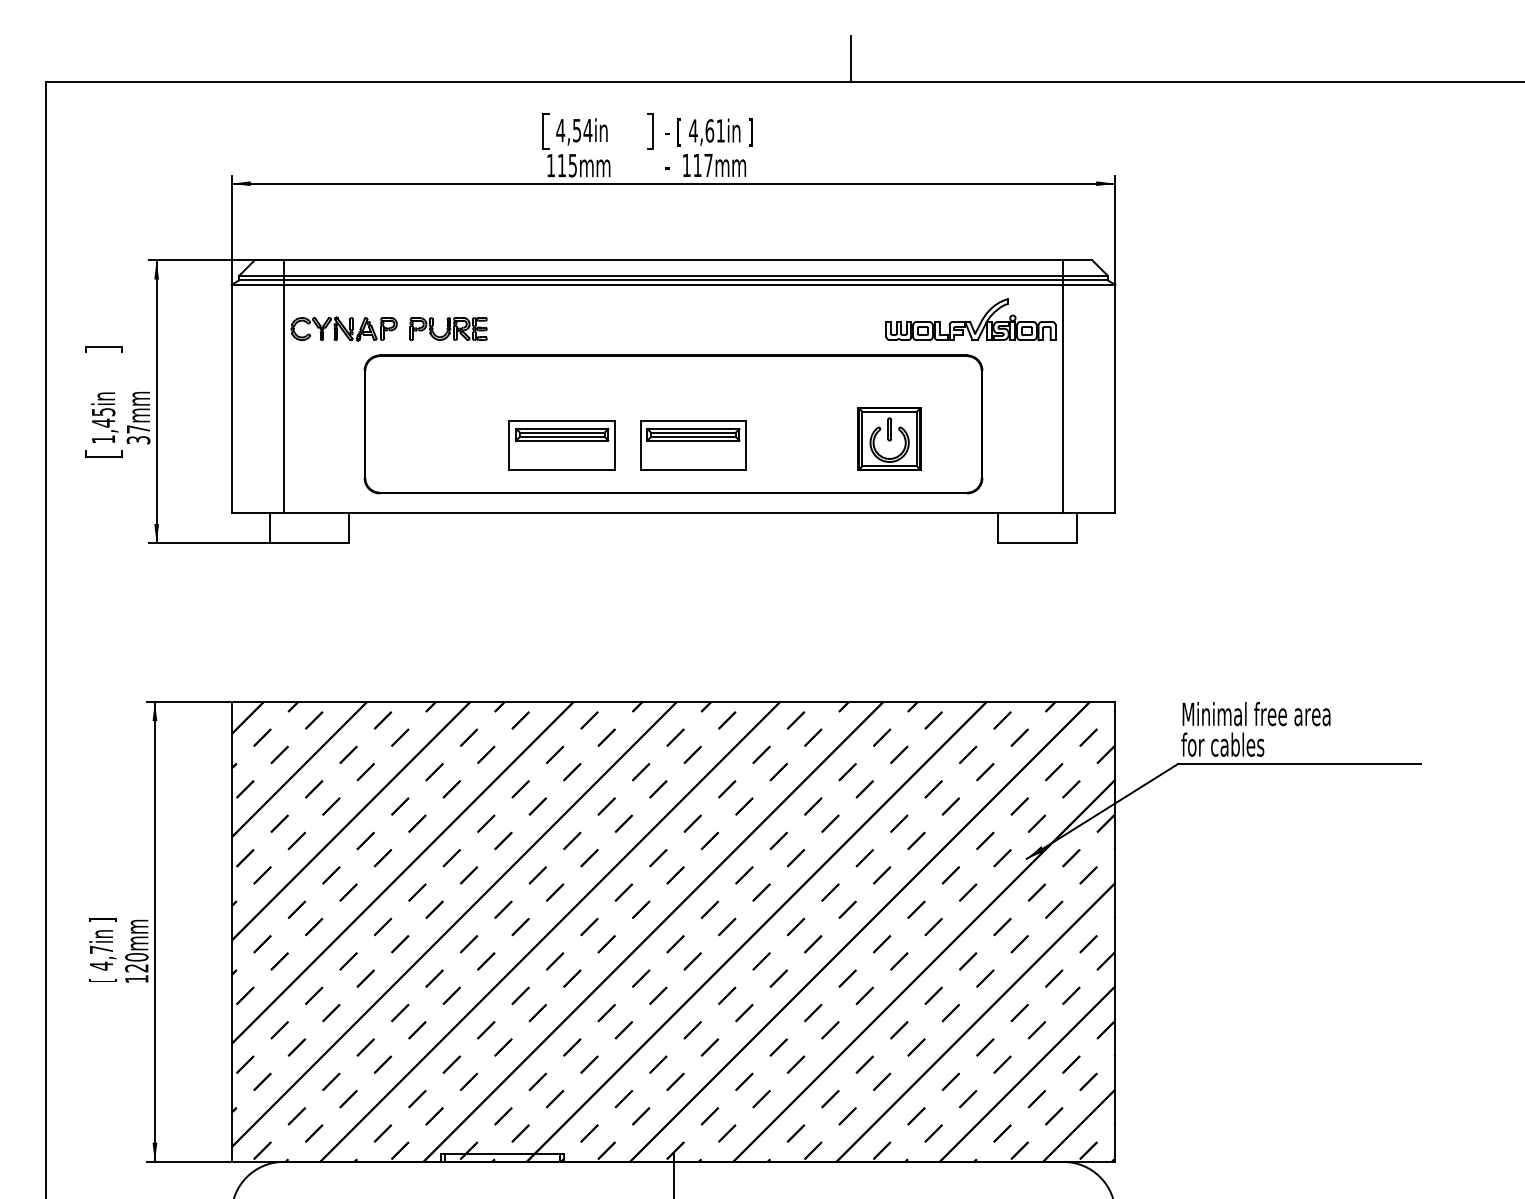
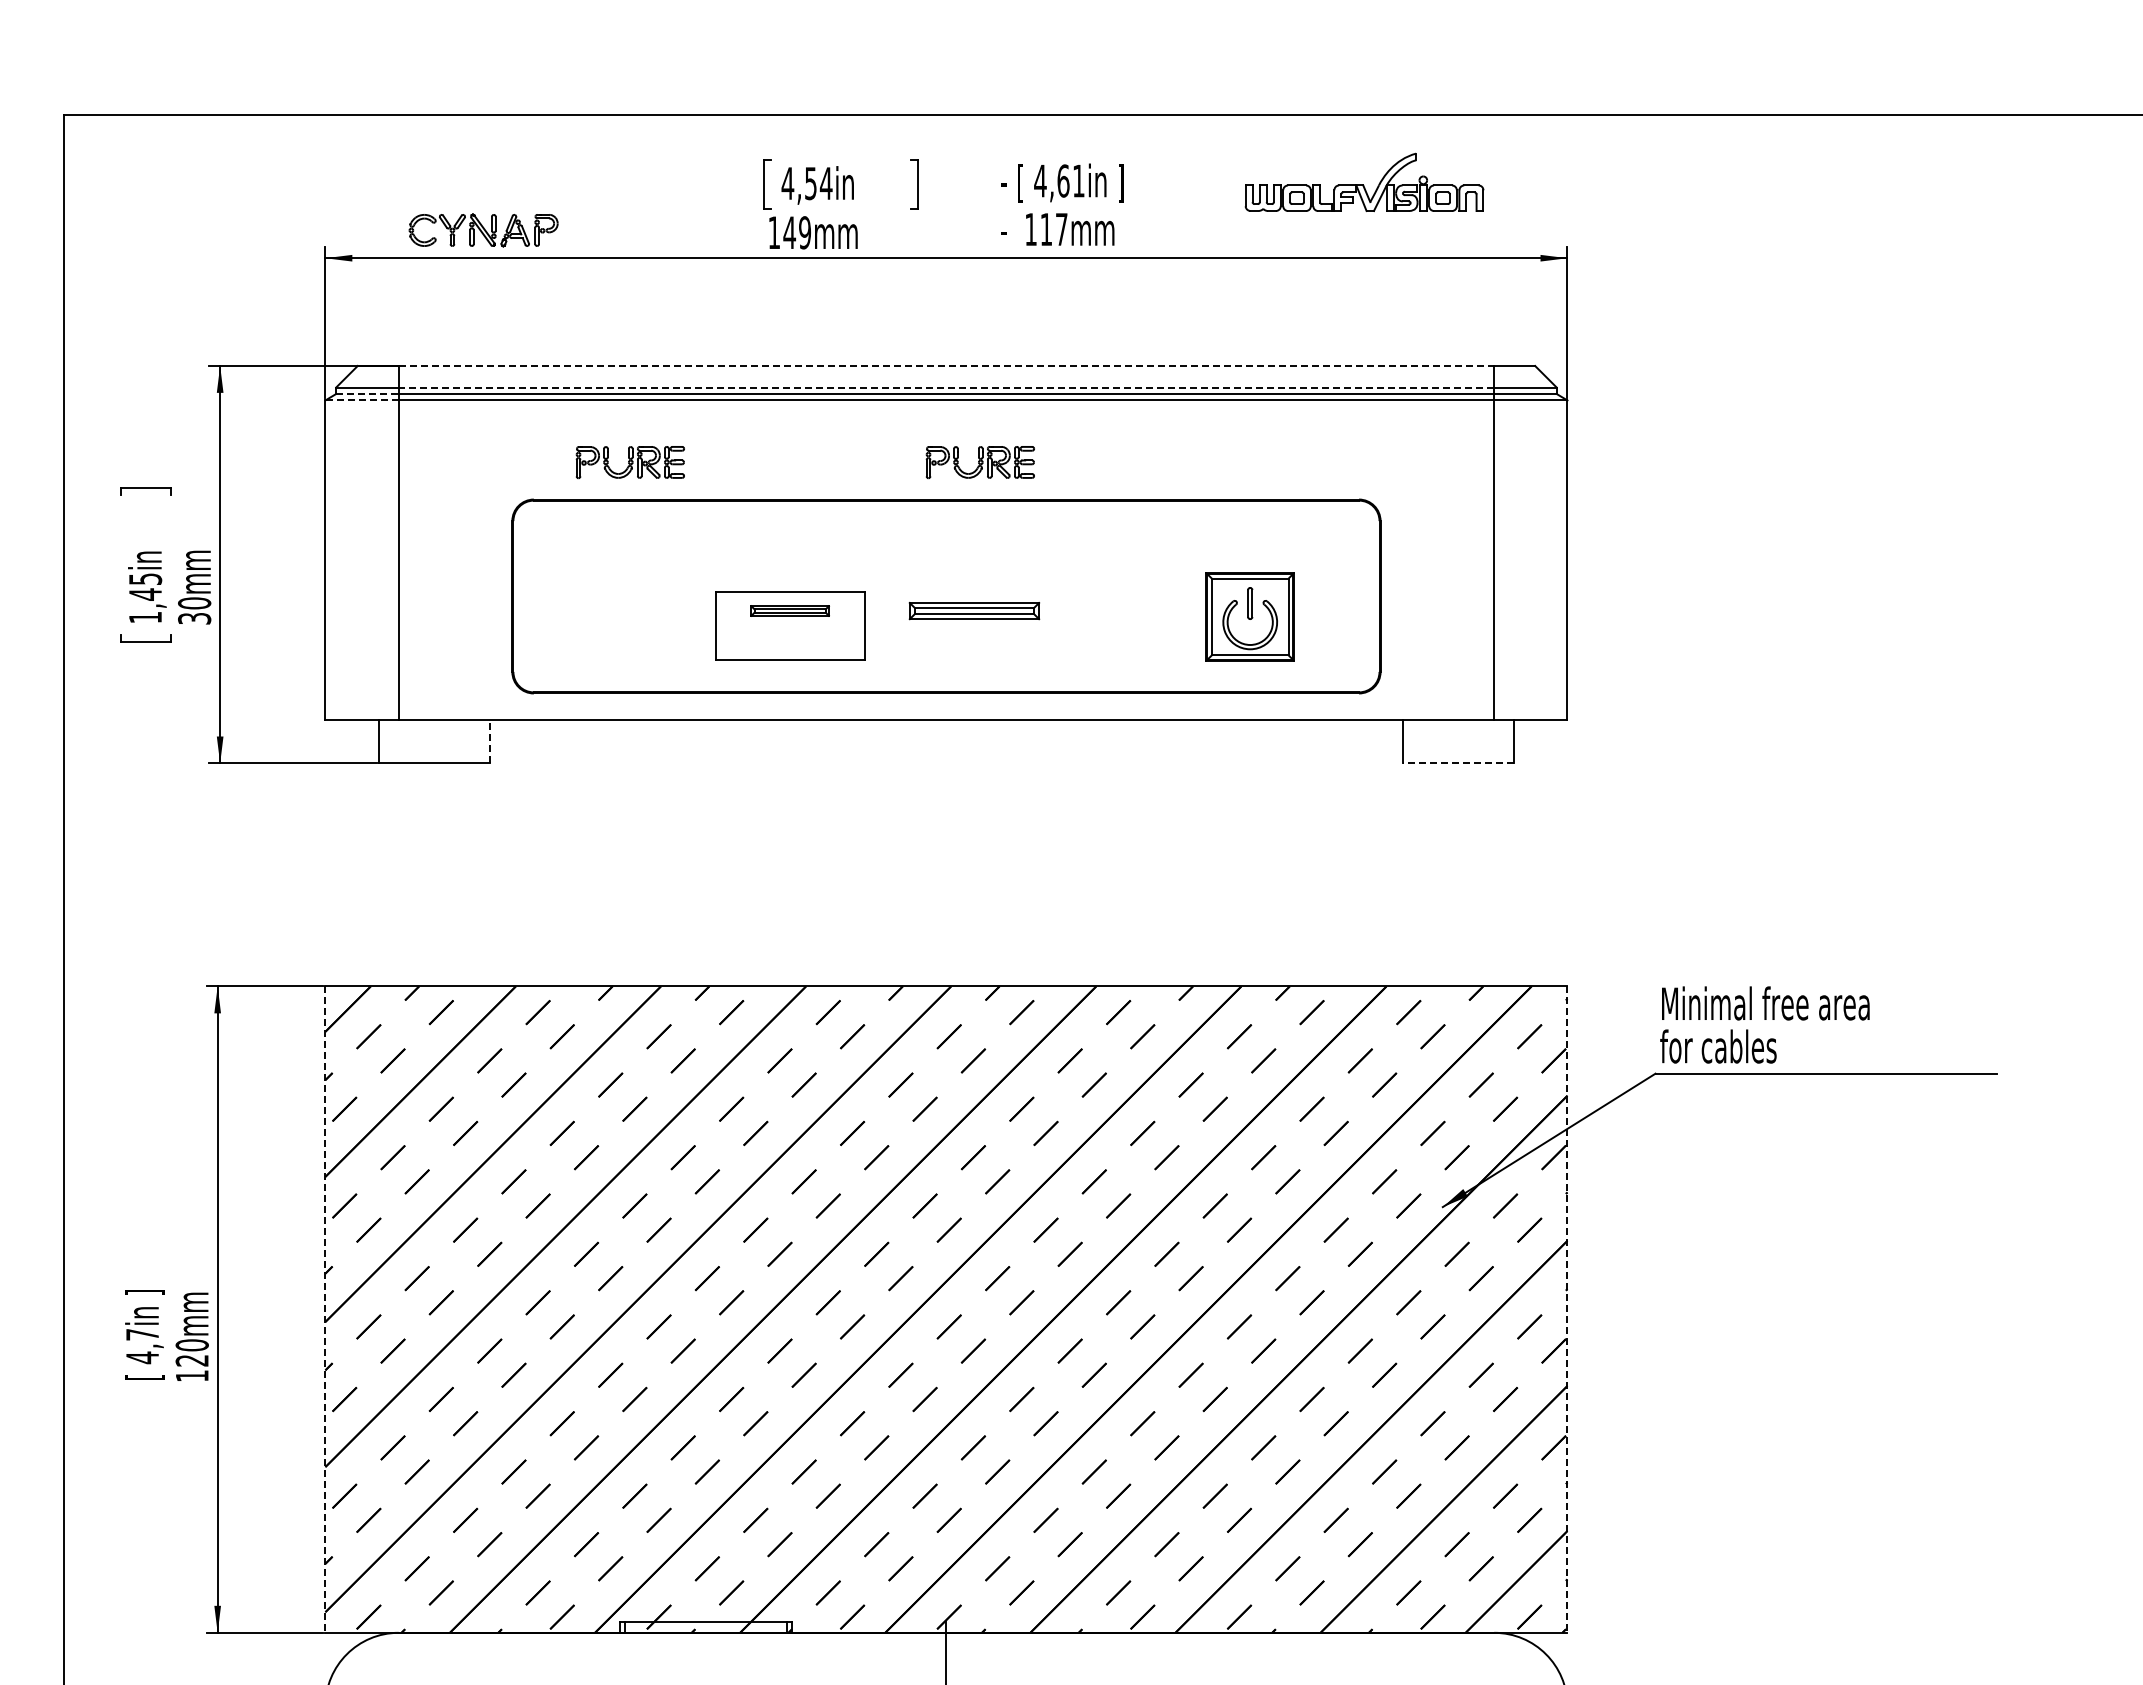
line: (850, 58) -> (1195, 82), removed
text: (709, 147) -> (1062, 204), moved
text: (567, 165) -> (797, 232), 115mm -> 149mm
line: (673, 260) -> (946, 365), solid -> dashed
line: (673, 275) -> (946, 387), solid -> dashed
line: (261, 280) -> (367, 394), solid -> dashed
line: (257, 284) -> (362, 400), solid -> dashed
part: (970, 319) -> (1364, 181), moved
part: (344, 329) -> (483, 230), moved
part: (697, 329) -> (979, 462), added
text: (138, 429) -> (194, 603), 37mm -> 30mm
part: (561, 434) -> (789, 610), size x0.6
part: (693, 445) -> (974, 625), removed
line: (349, 527) -> (490, 741), solid -> dashed
line: (1037, 543) -> (1457, 763), solid -> dashed
line: (231, 932) -> (325, 1310), solid -> dashed
line: (1115, 932) -> (1567, 1310), solid -> dashed

